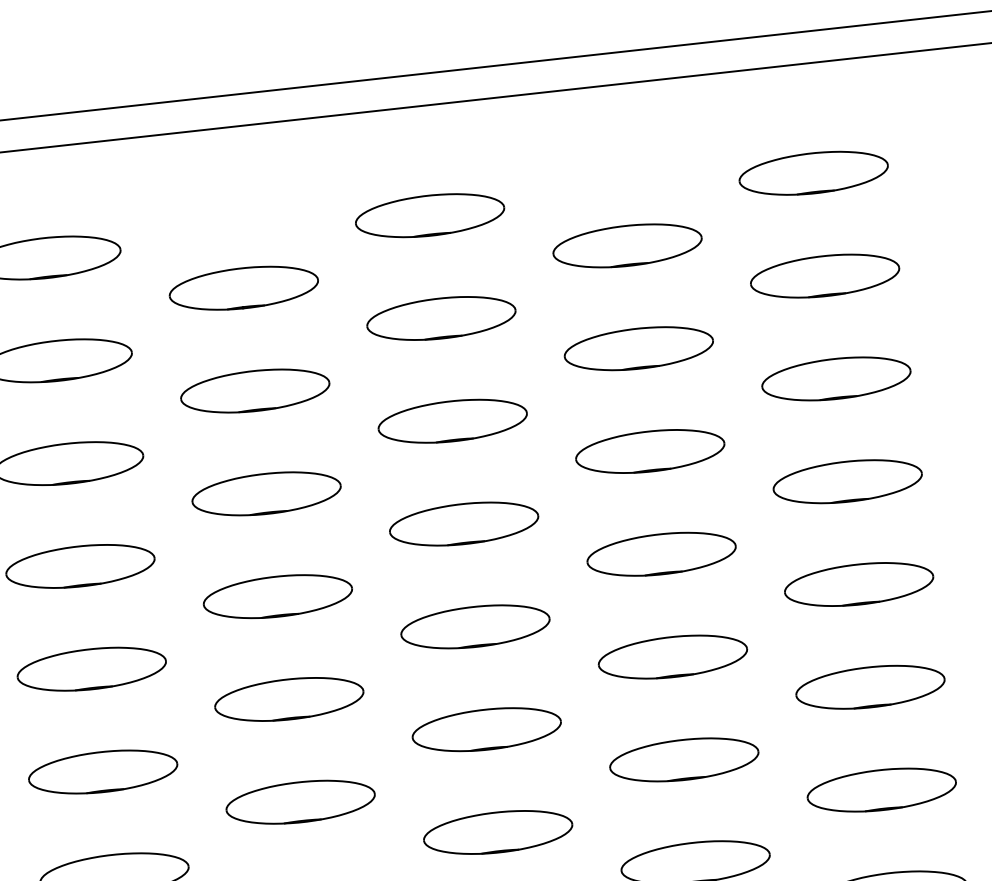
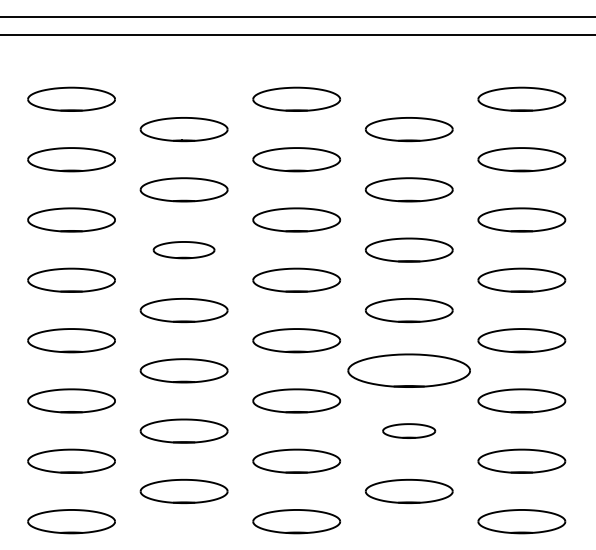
part: (265, 492) -> (183, 249), size x0.7
part: (673, 656) -> (409, 370), size x1.4
part: (682, 758) -> (408, 430), size x0.6

